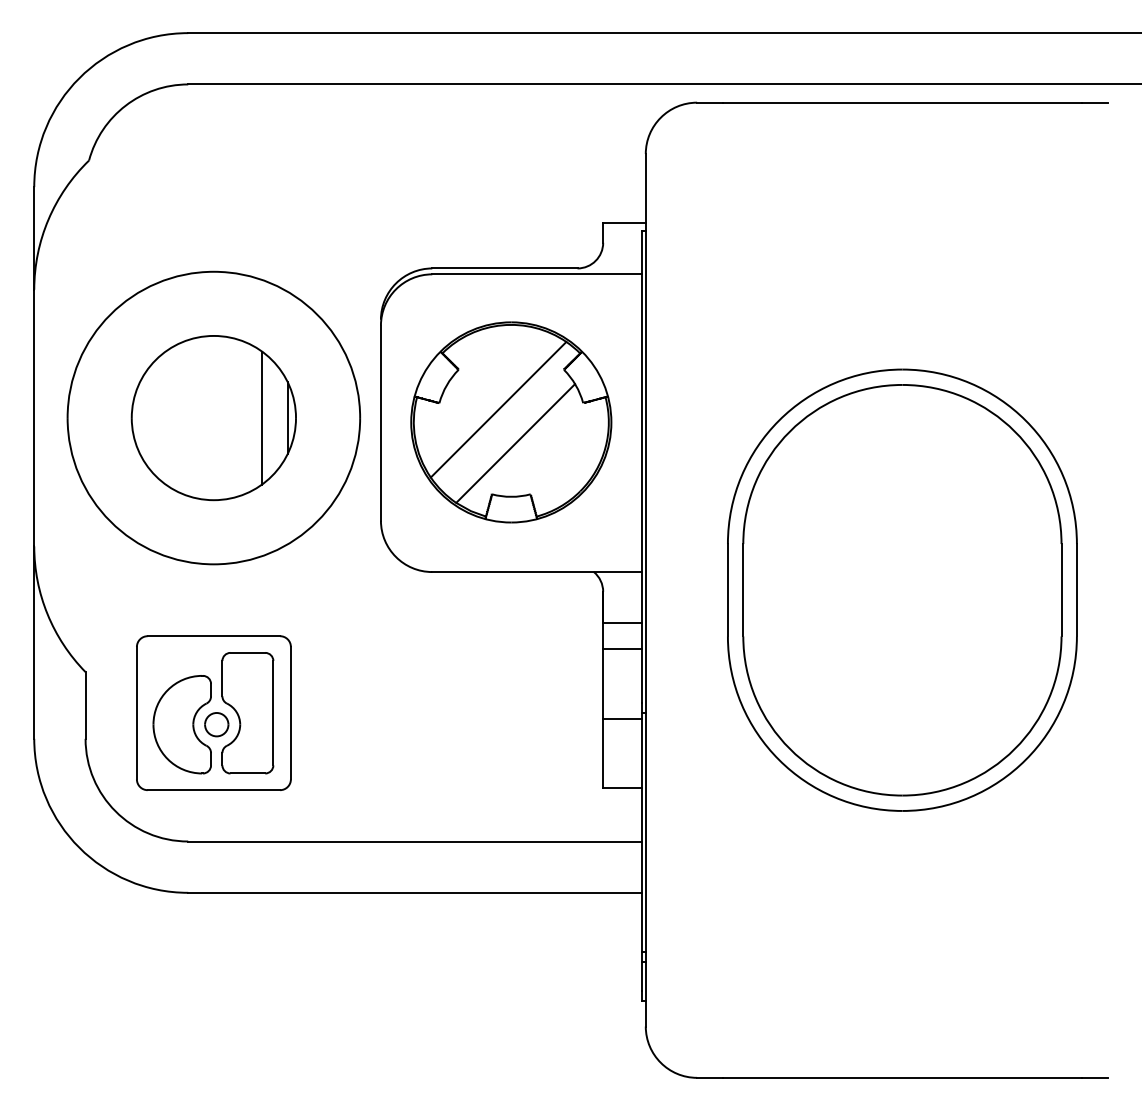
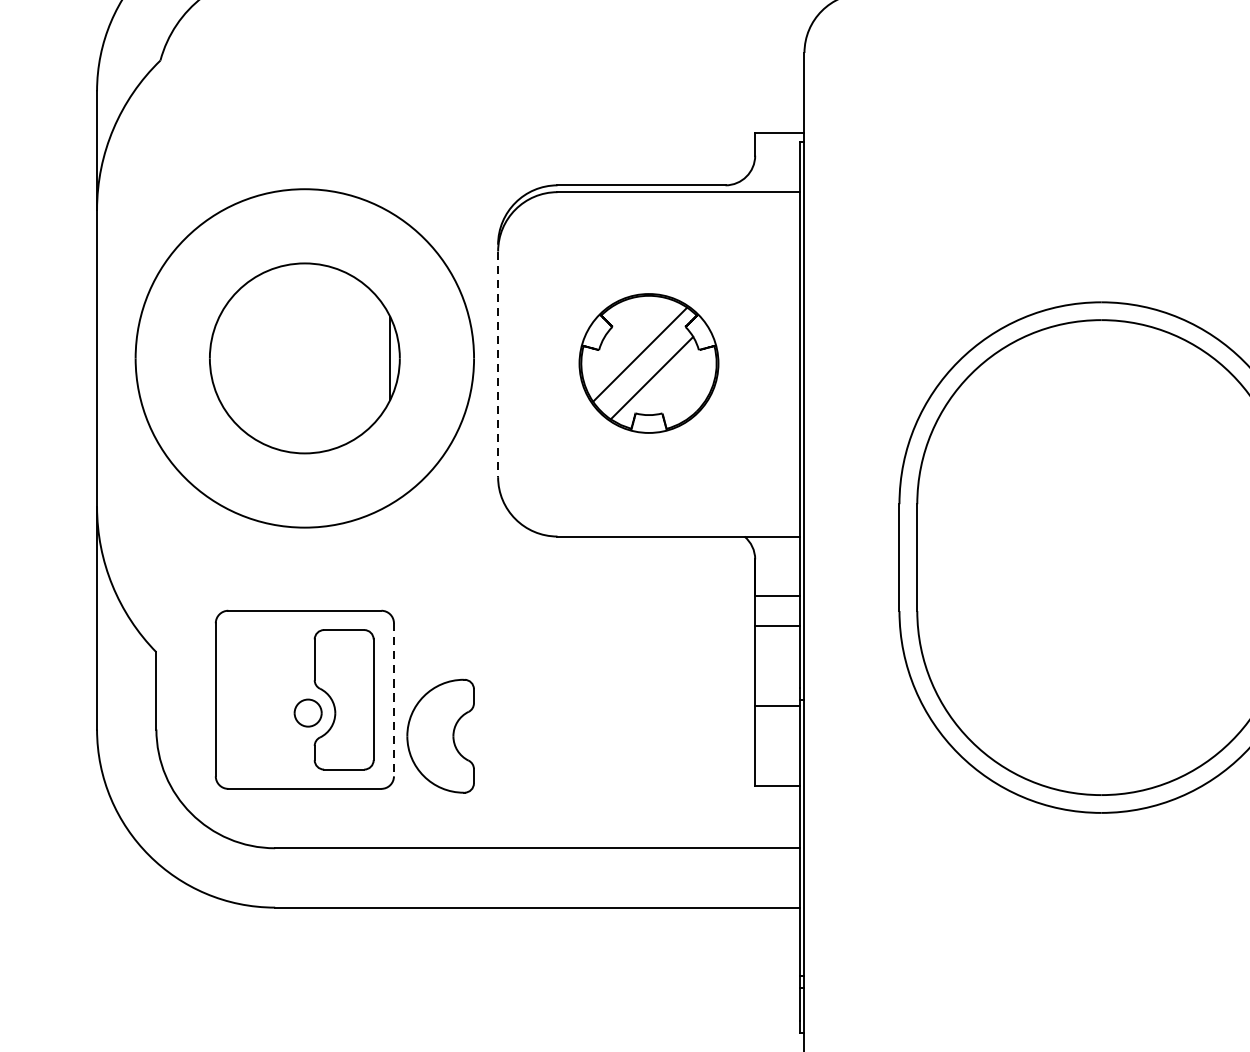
line: (262, 417) -> (361, 357), removed
part: (511, 422) -> (649, 363), size x0.6
line: (380, 423) -> (497, 364), solid -> dashed
line: (290, 713) -> (393, 700), solid -> dashed
part: (181, 724) -> (439, 736), moved

